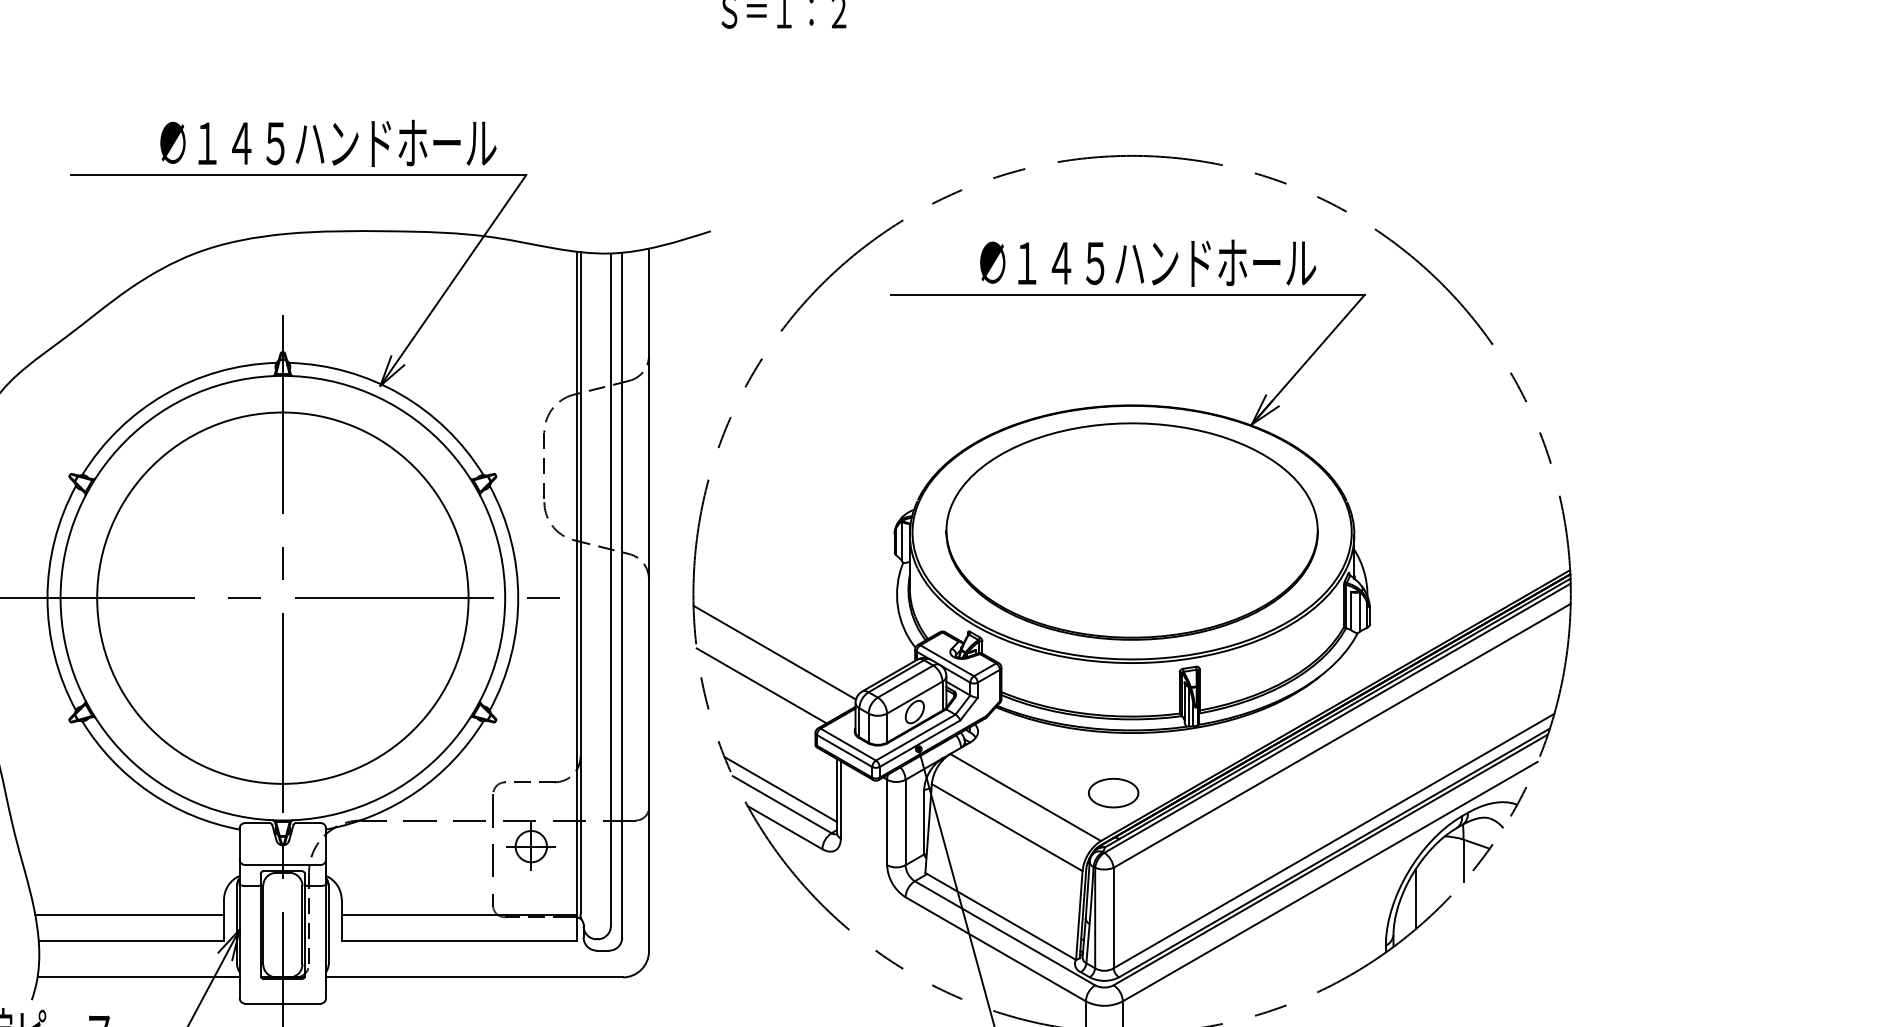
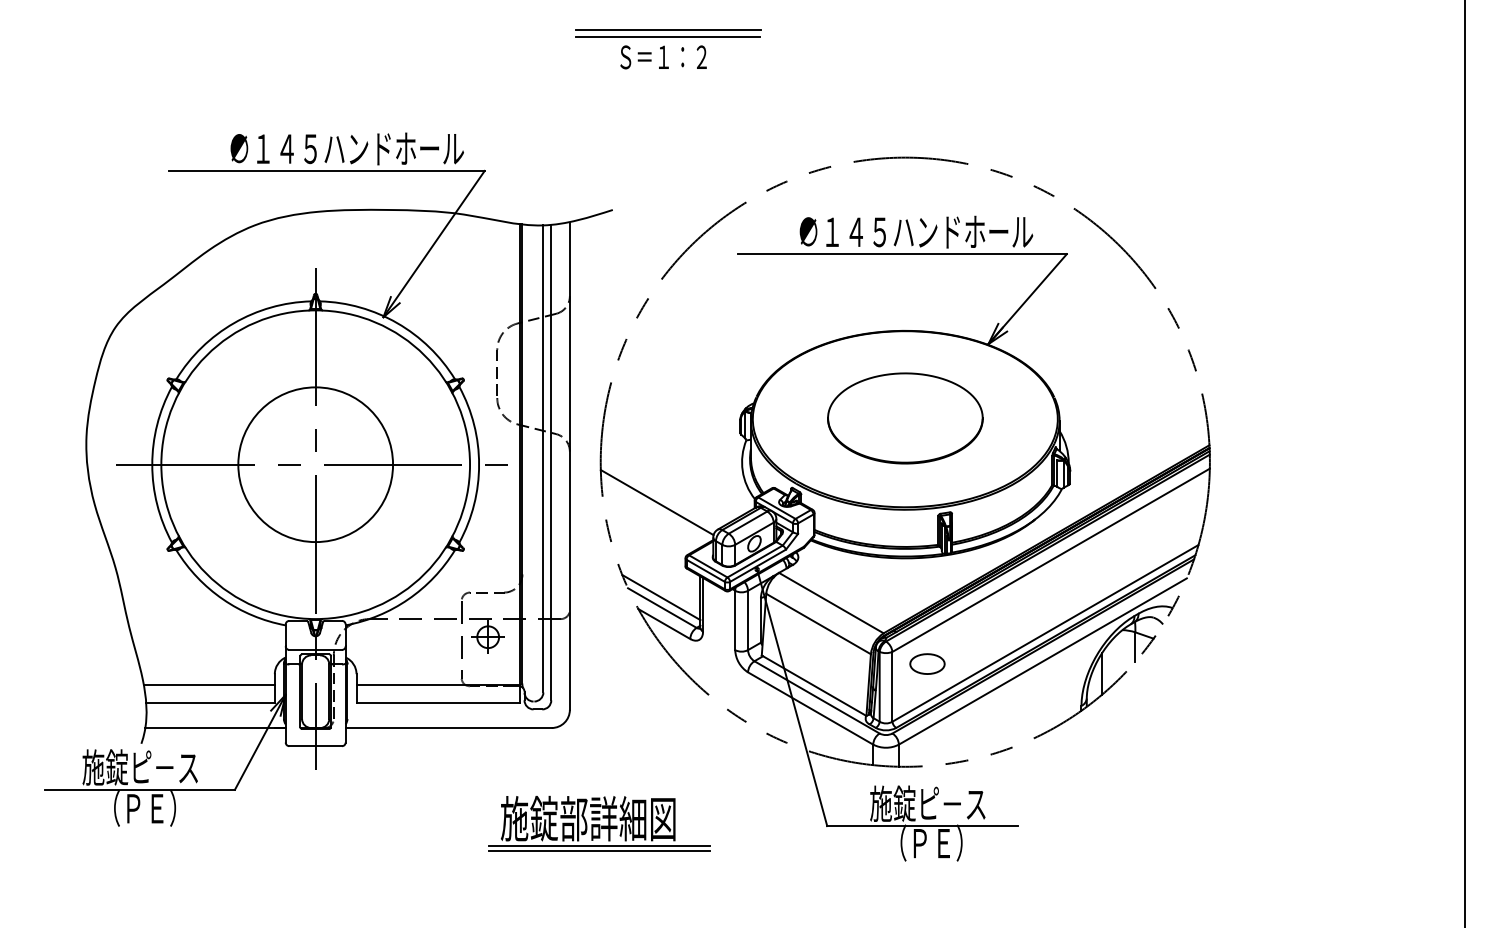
part: (1132, 531) -> (905, 418), size x0.6
circle: (282, 597) -> (315, 464), size x0.6
line: (762, 685) -> (648, 525), removed
part: (1113, 792) -> (927, 663), moved

